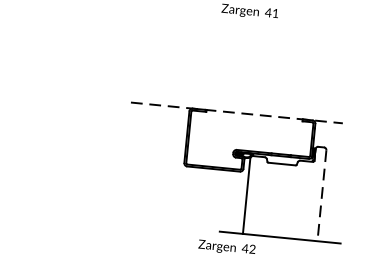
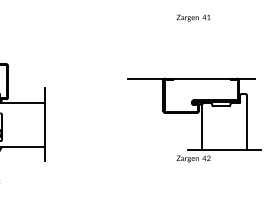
line: (238, 112) -> (192, 78), dashed -> solid
line: (321, 197) -> (246, 123), dashed -> solid

